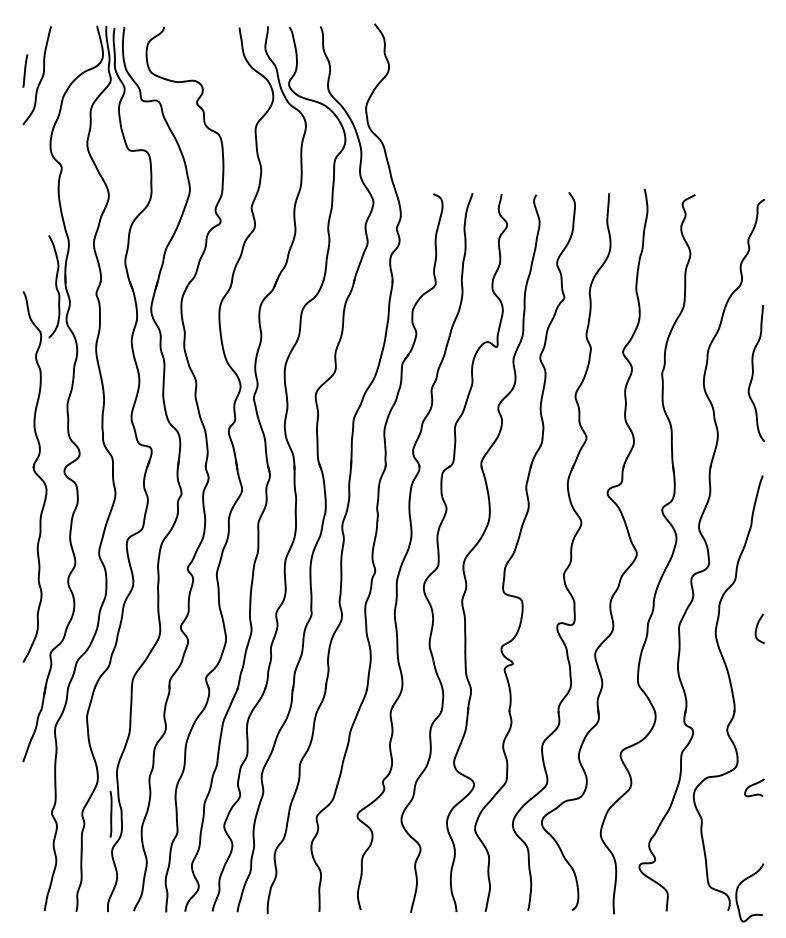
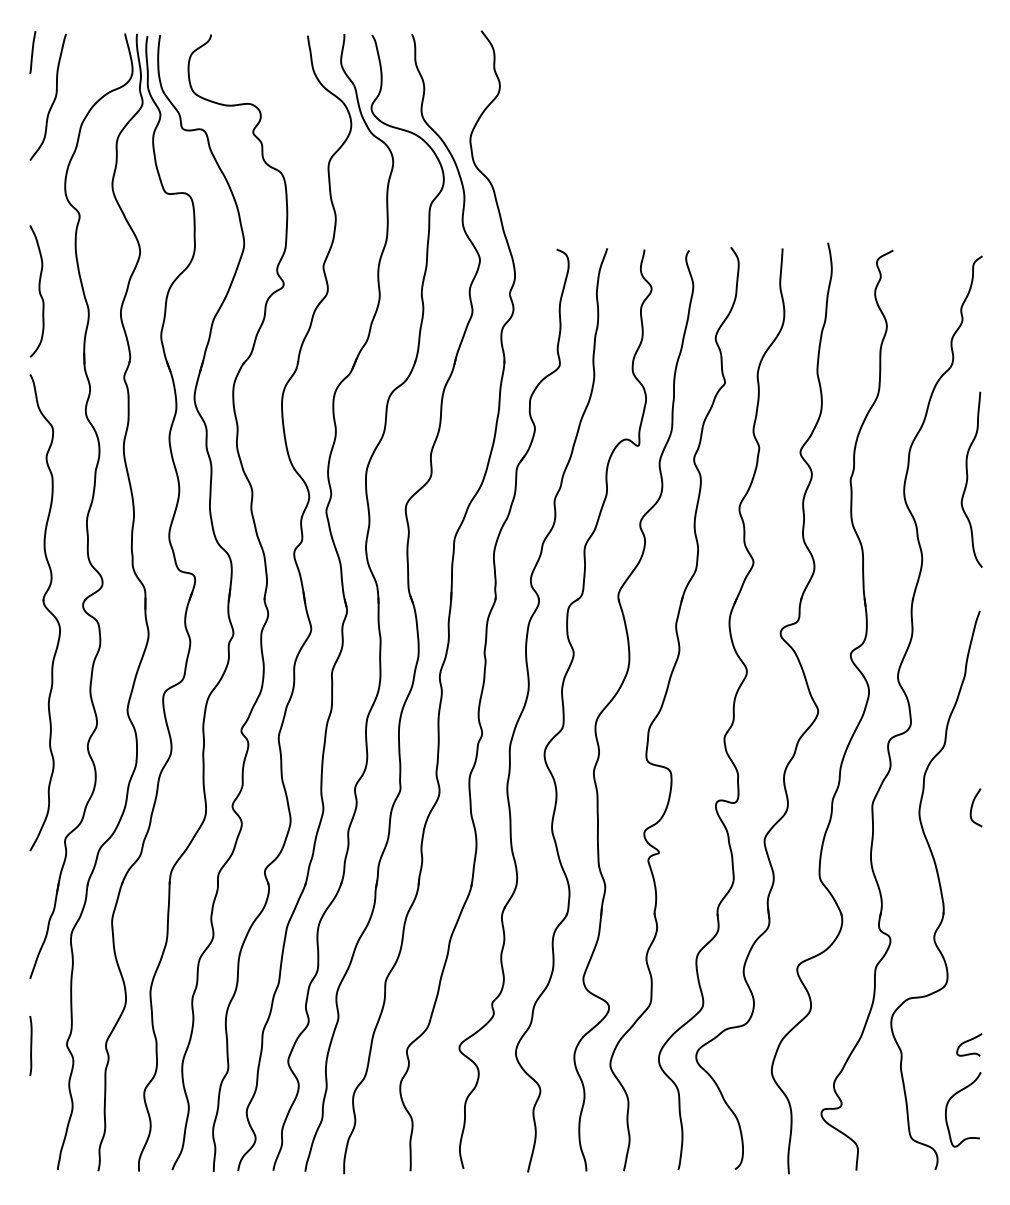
line: (25, 71) -> (32, 52), moved
curve: (55, 286) -> (38, 291), moved
curve: (753, 785) -> (967, 1042), moved
line: (110, 813) -> (30, 1045), moved
curve: (739, 885) -> (950, 1100), moved

